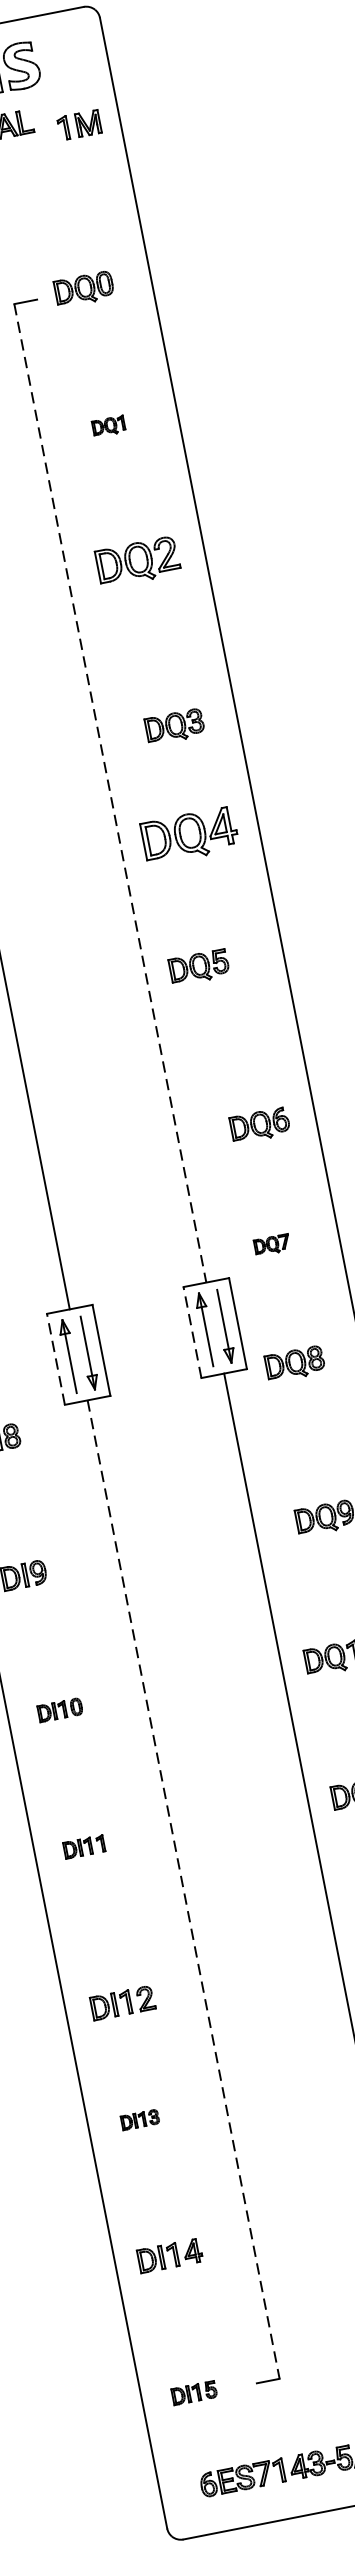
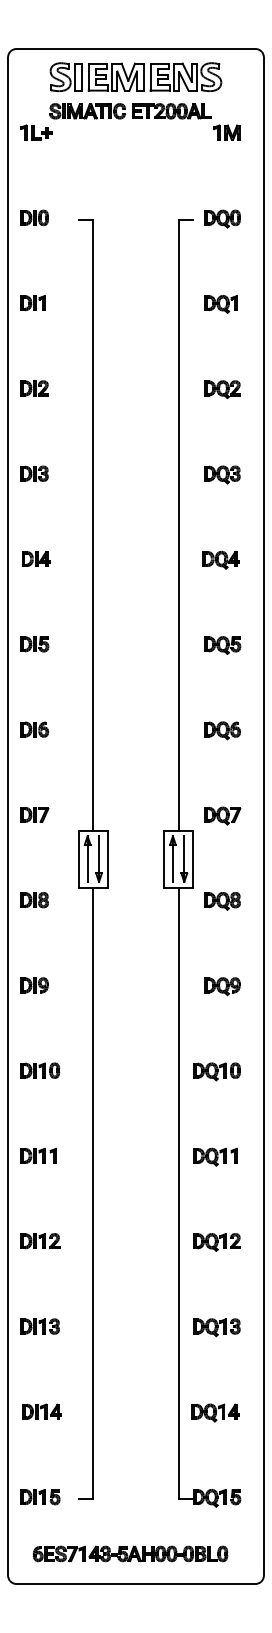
part: (78, 125) -> (226, 132), moved
part: (108, 426) -> (220, 304), size x1.67
part: (137, 562) -> (222, 389), size x0.71
part: (175, 726) -> (222, 474), moved
line: (110, 793) -> (178, 525), dashed -> solid
part: (188, 835) -> (220, 559), size x0.62
part: (199, 967) -> (222, 645), moved
part: (260, 1125) -> (222, 730), moved
part: (271, 1244) -> (222, 815), size x1.67
line: (192, 1331) -> (164, 858), dashed -> solid
line: (56, 1358) -> (79, 858), dashed -> solid
part: (295, 1364) -> (222, 901), moved
part: (60, 1709) -> (40, 1070), size x1.43
part: (83, 1846) -> (38, 1155), size x1.43
line: (183, 1890) -> (93, 1193), dashed -> solid
part: (123, 2003) -> (40, 1241), moved
part: (139, 2120) -> (39, 1326), size x1.67
part: (194, 2393) -> (40, 1497), size x1.43

